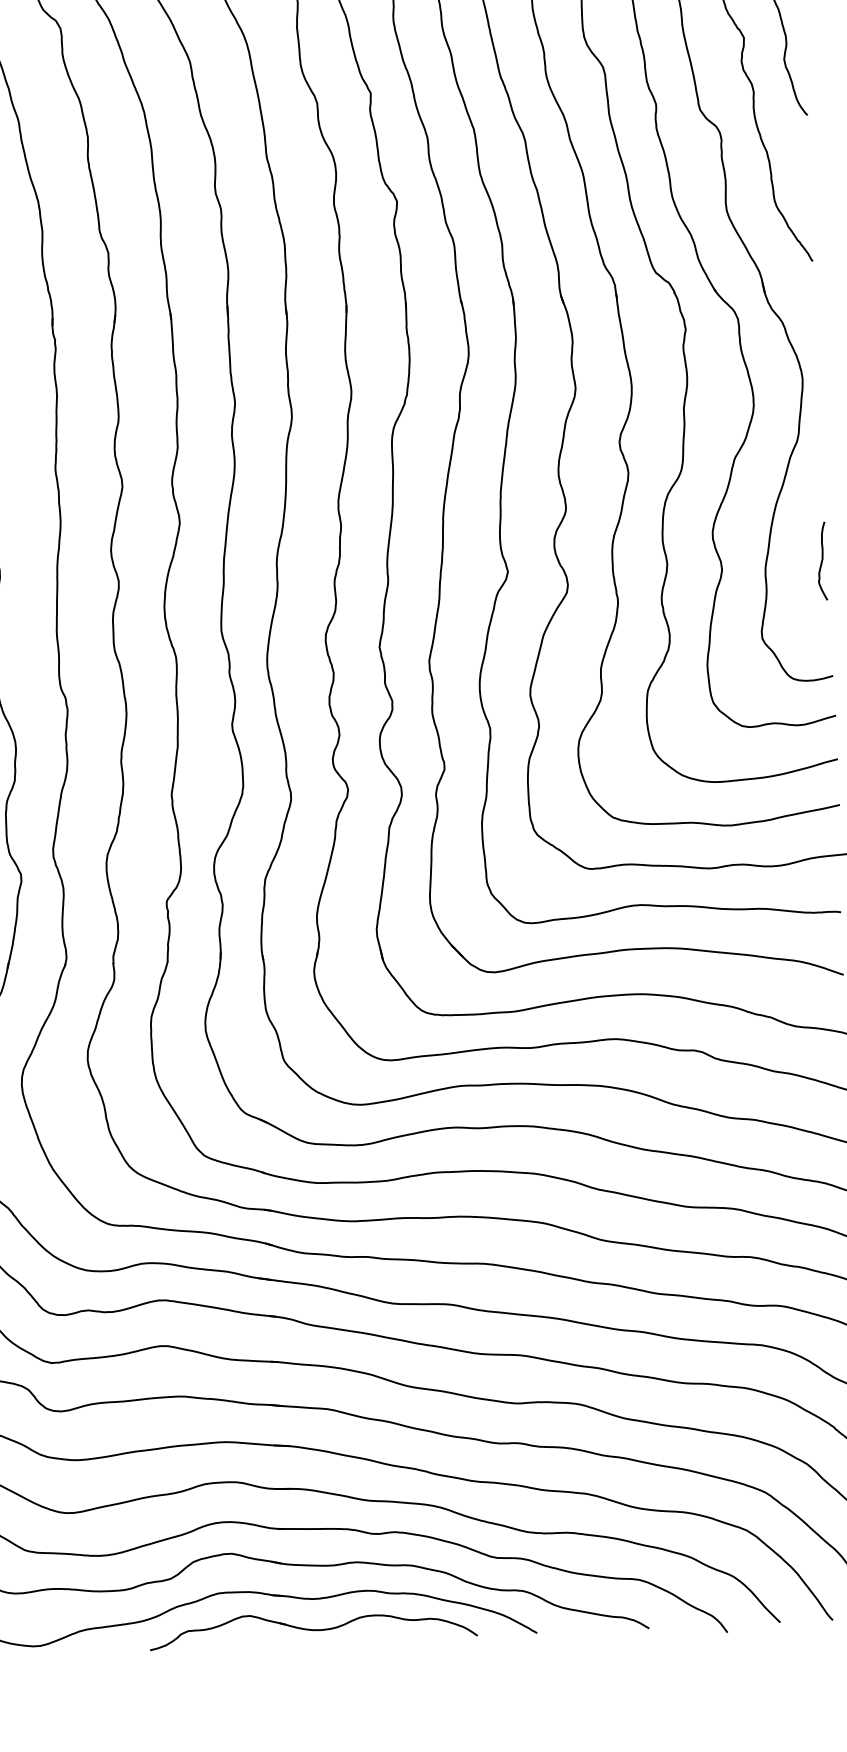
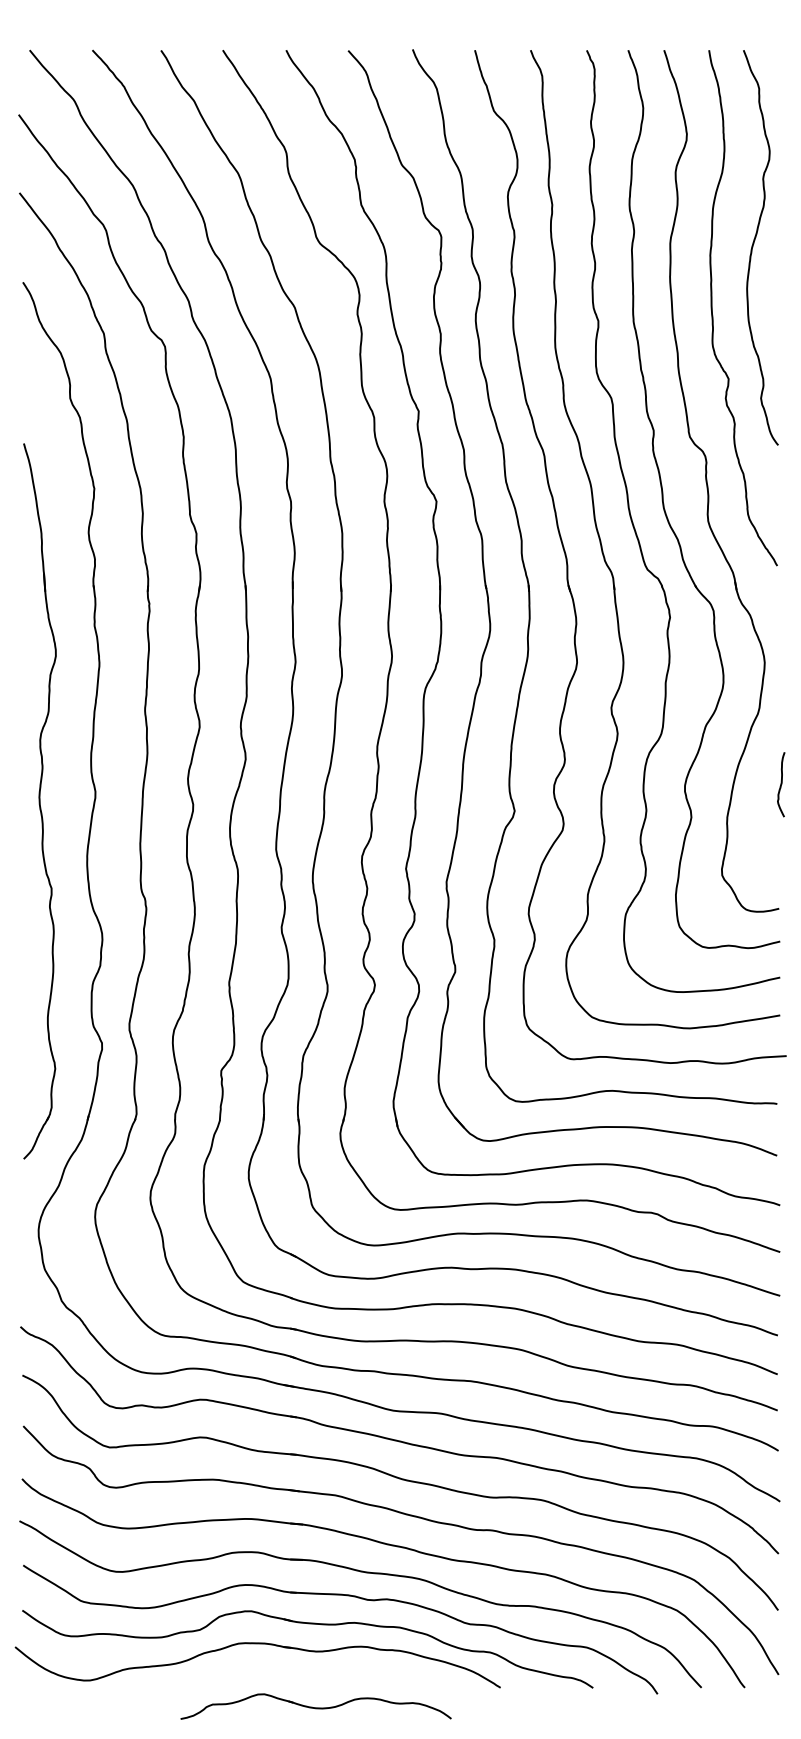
curve: (822, 561) -> (781, 784), moved
part: (312, 1628) -> (315, 1706), moved

